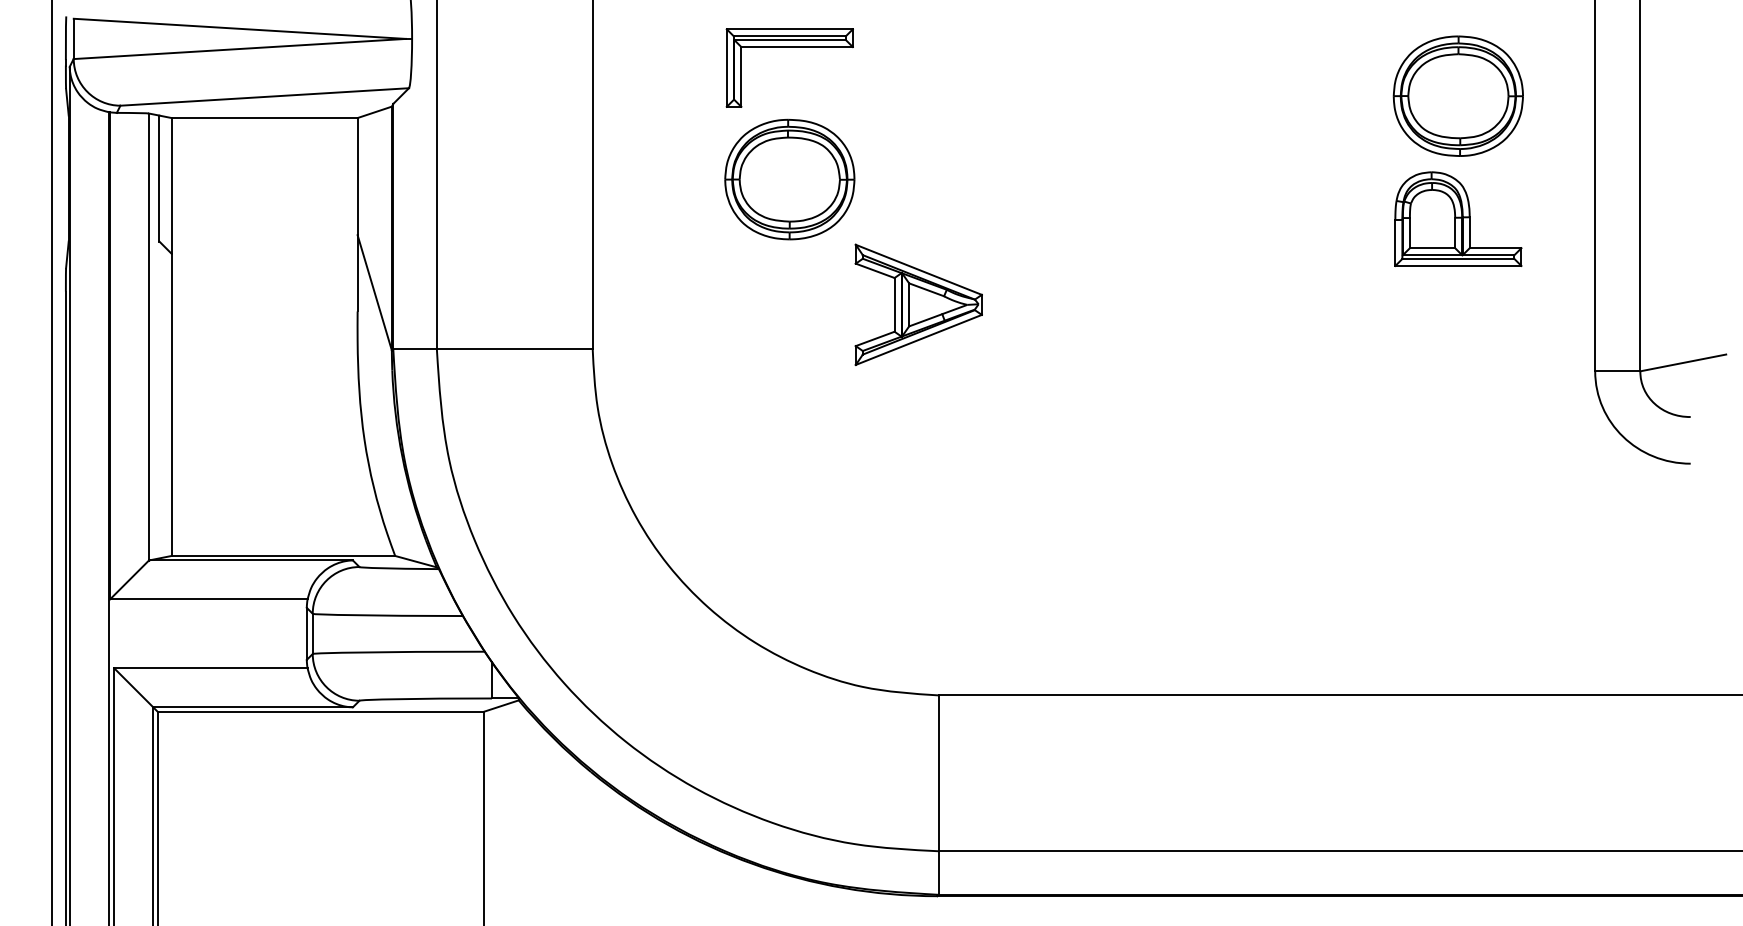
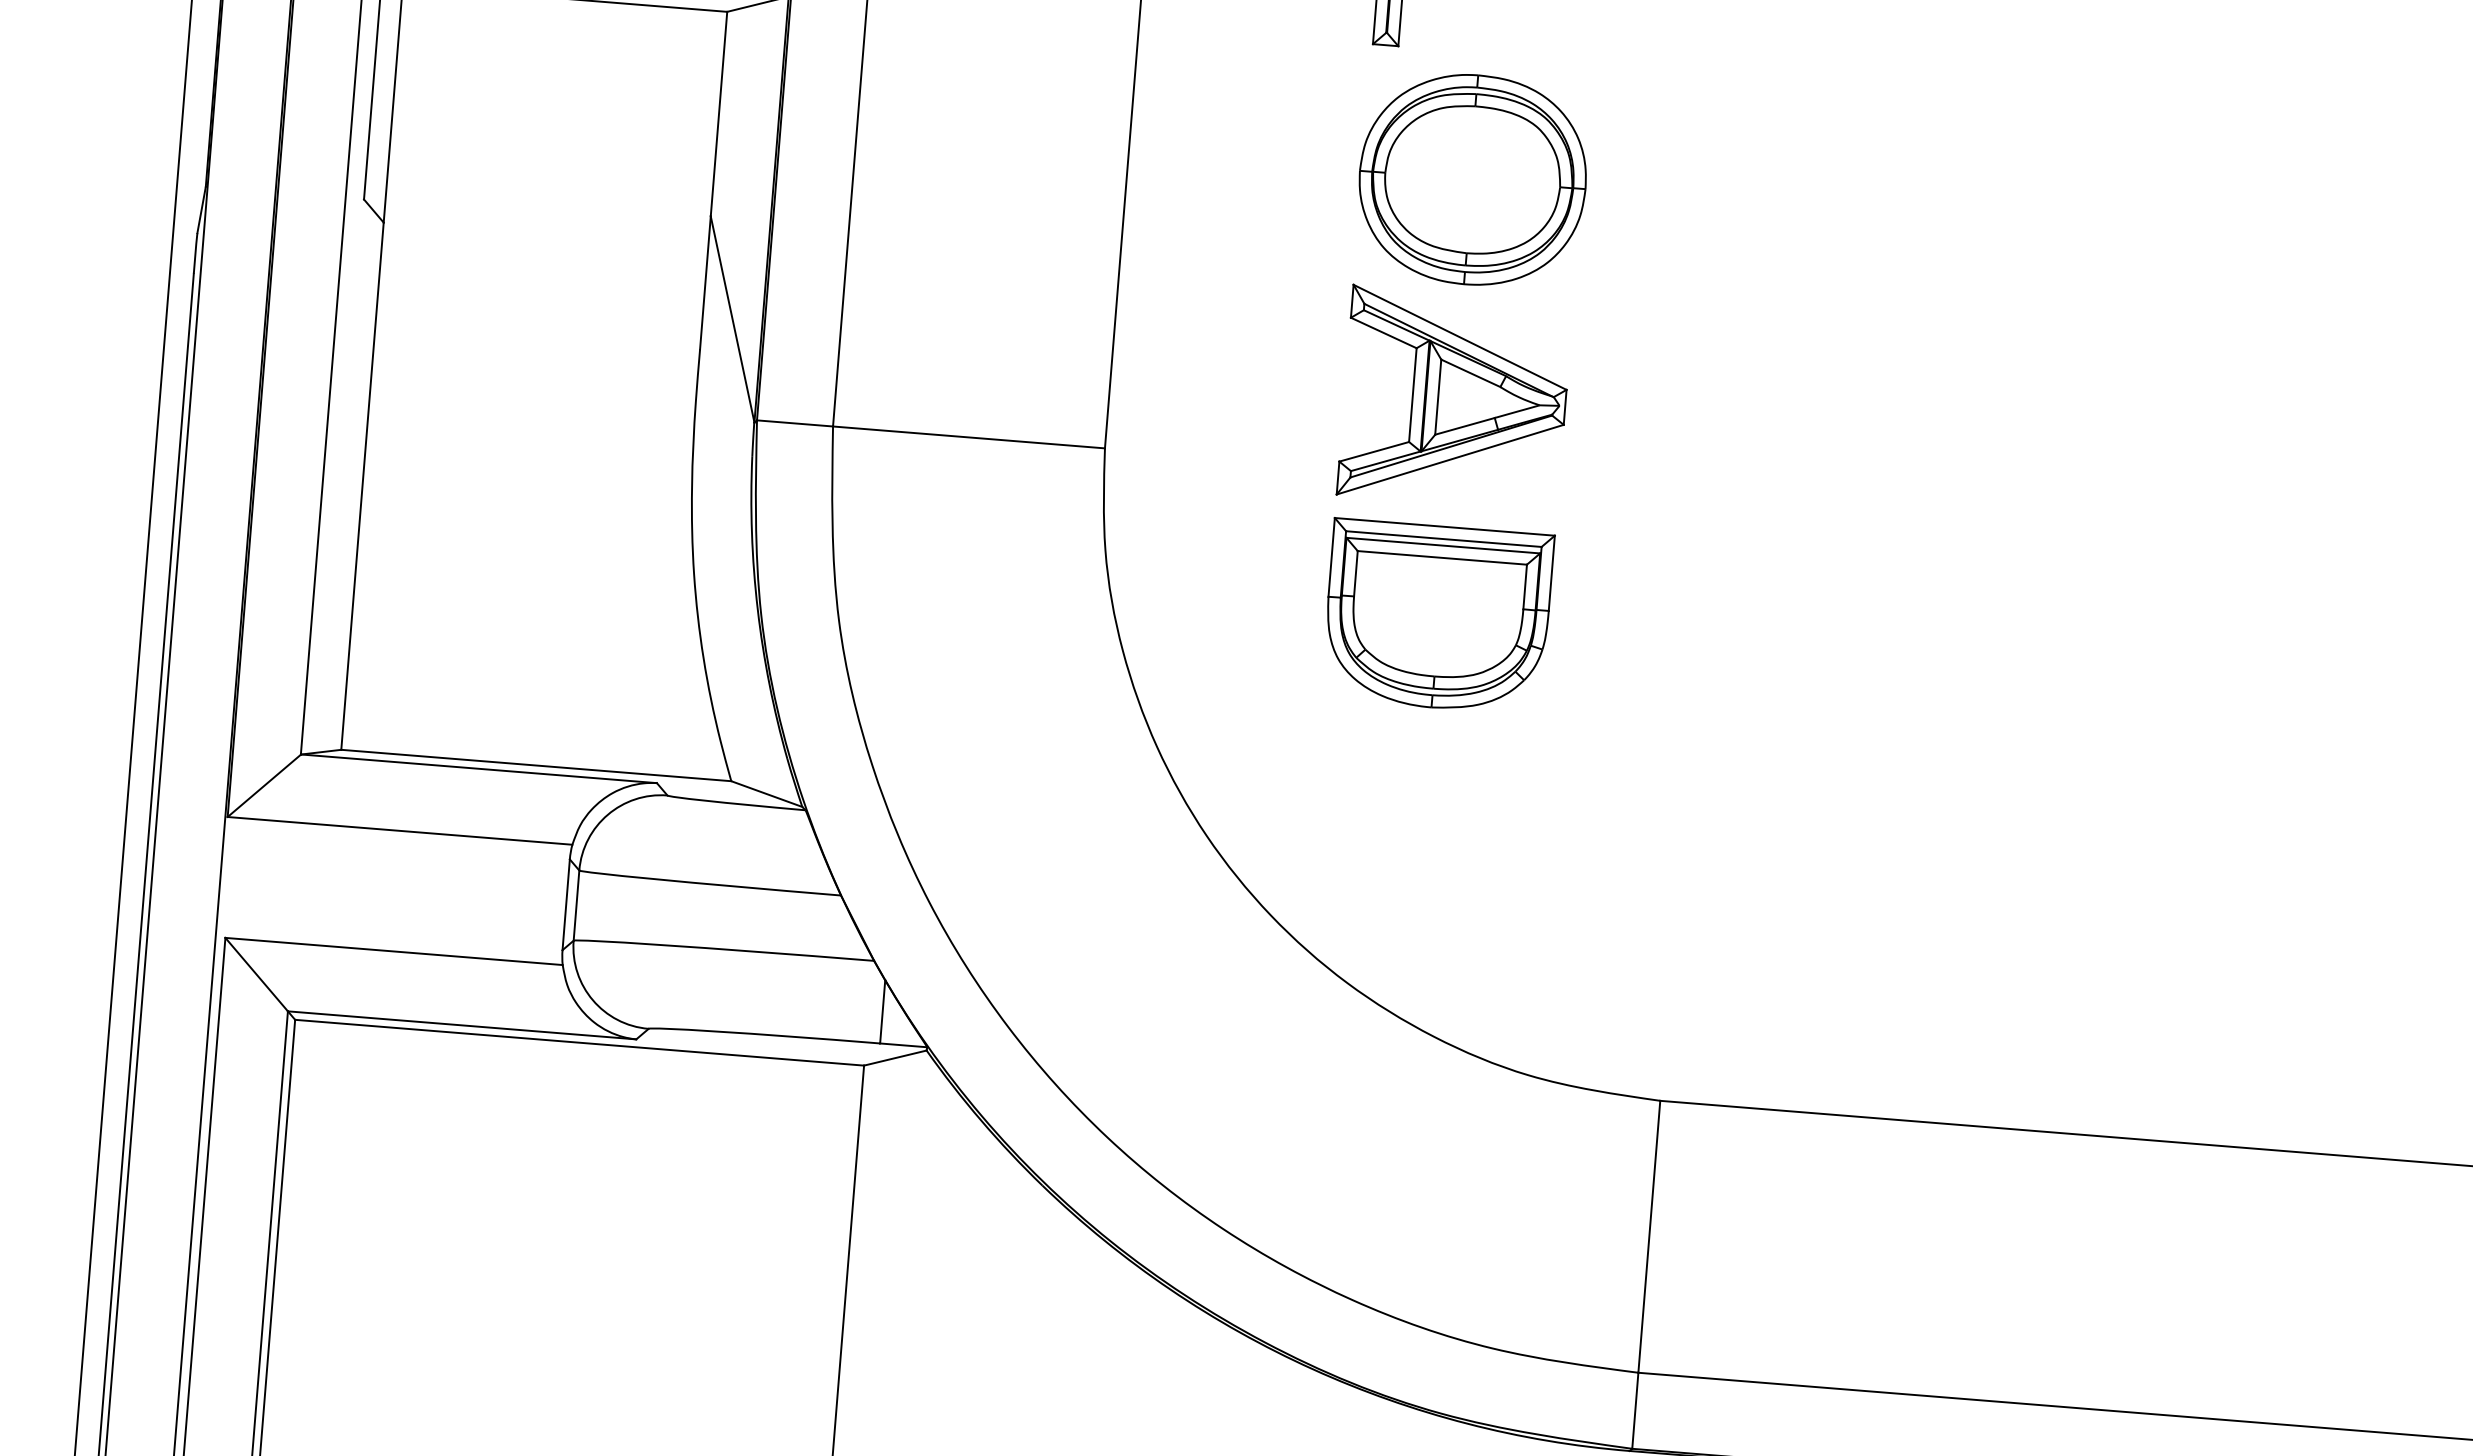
part: (918, 304) -> (1454, 397), moved
part: (789, 429) -> (1437, 615), added

